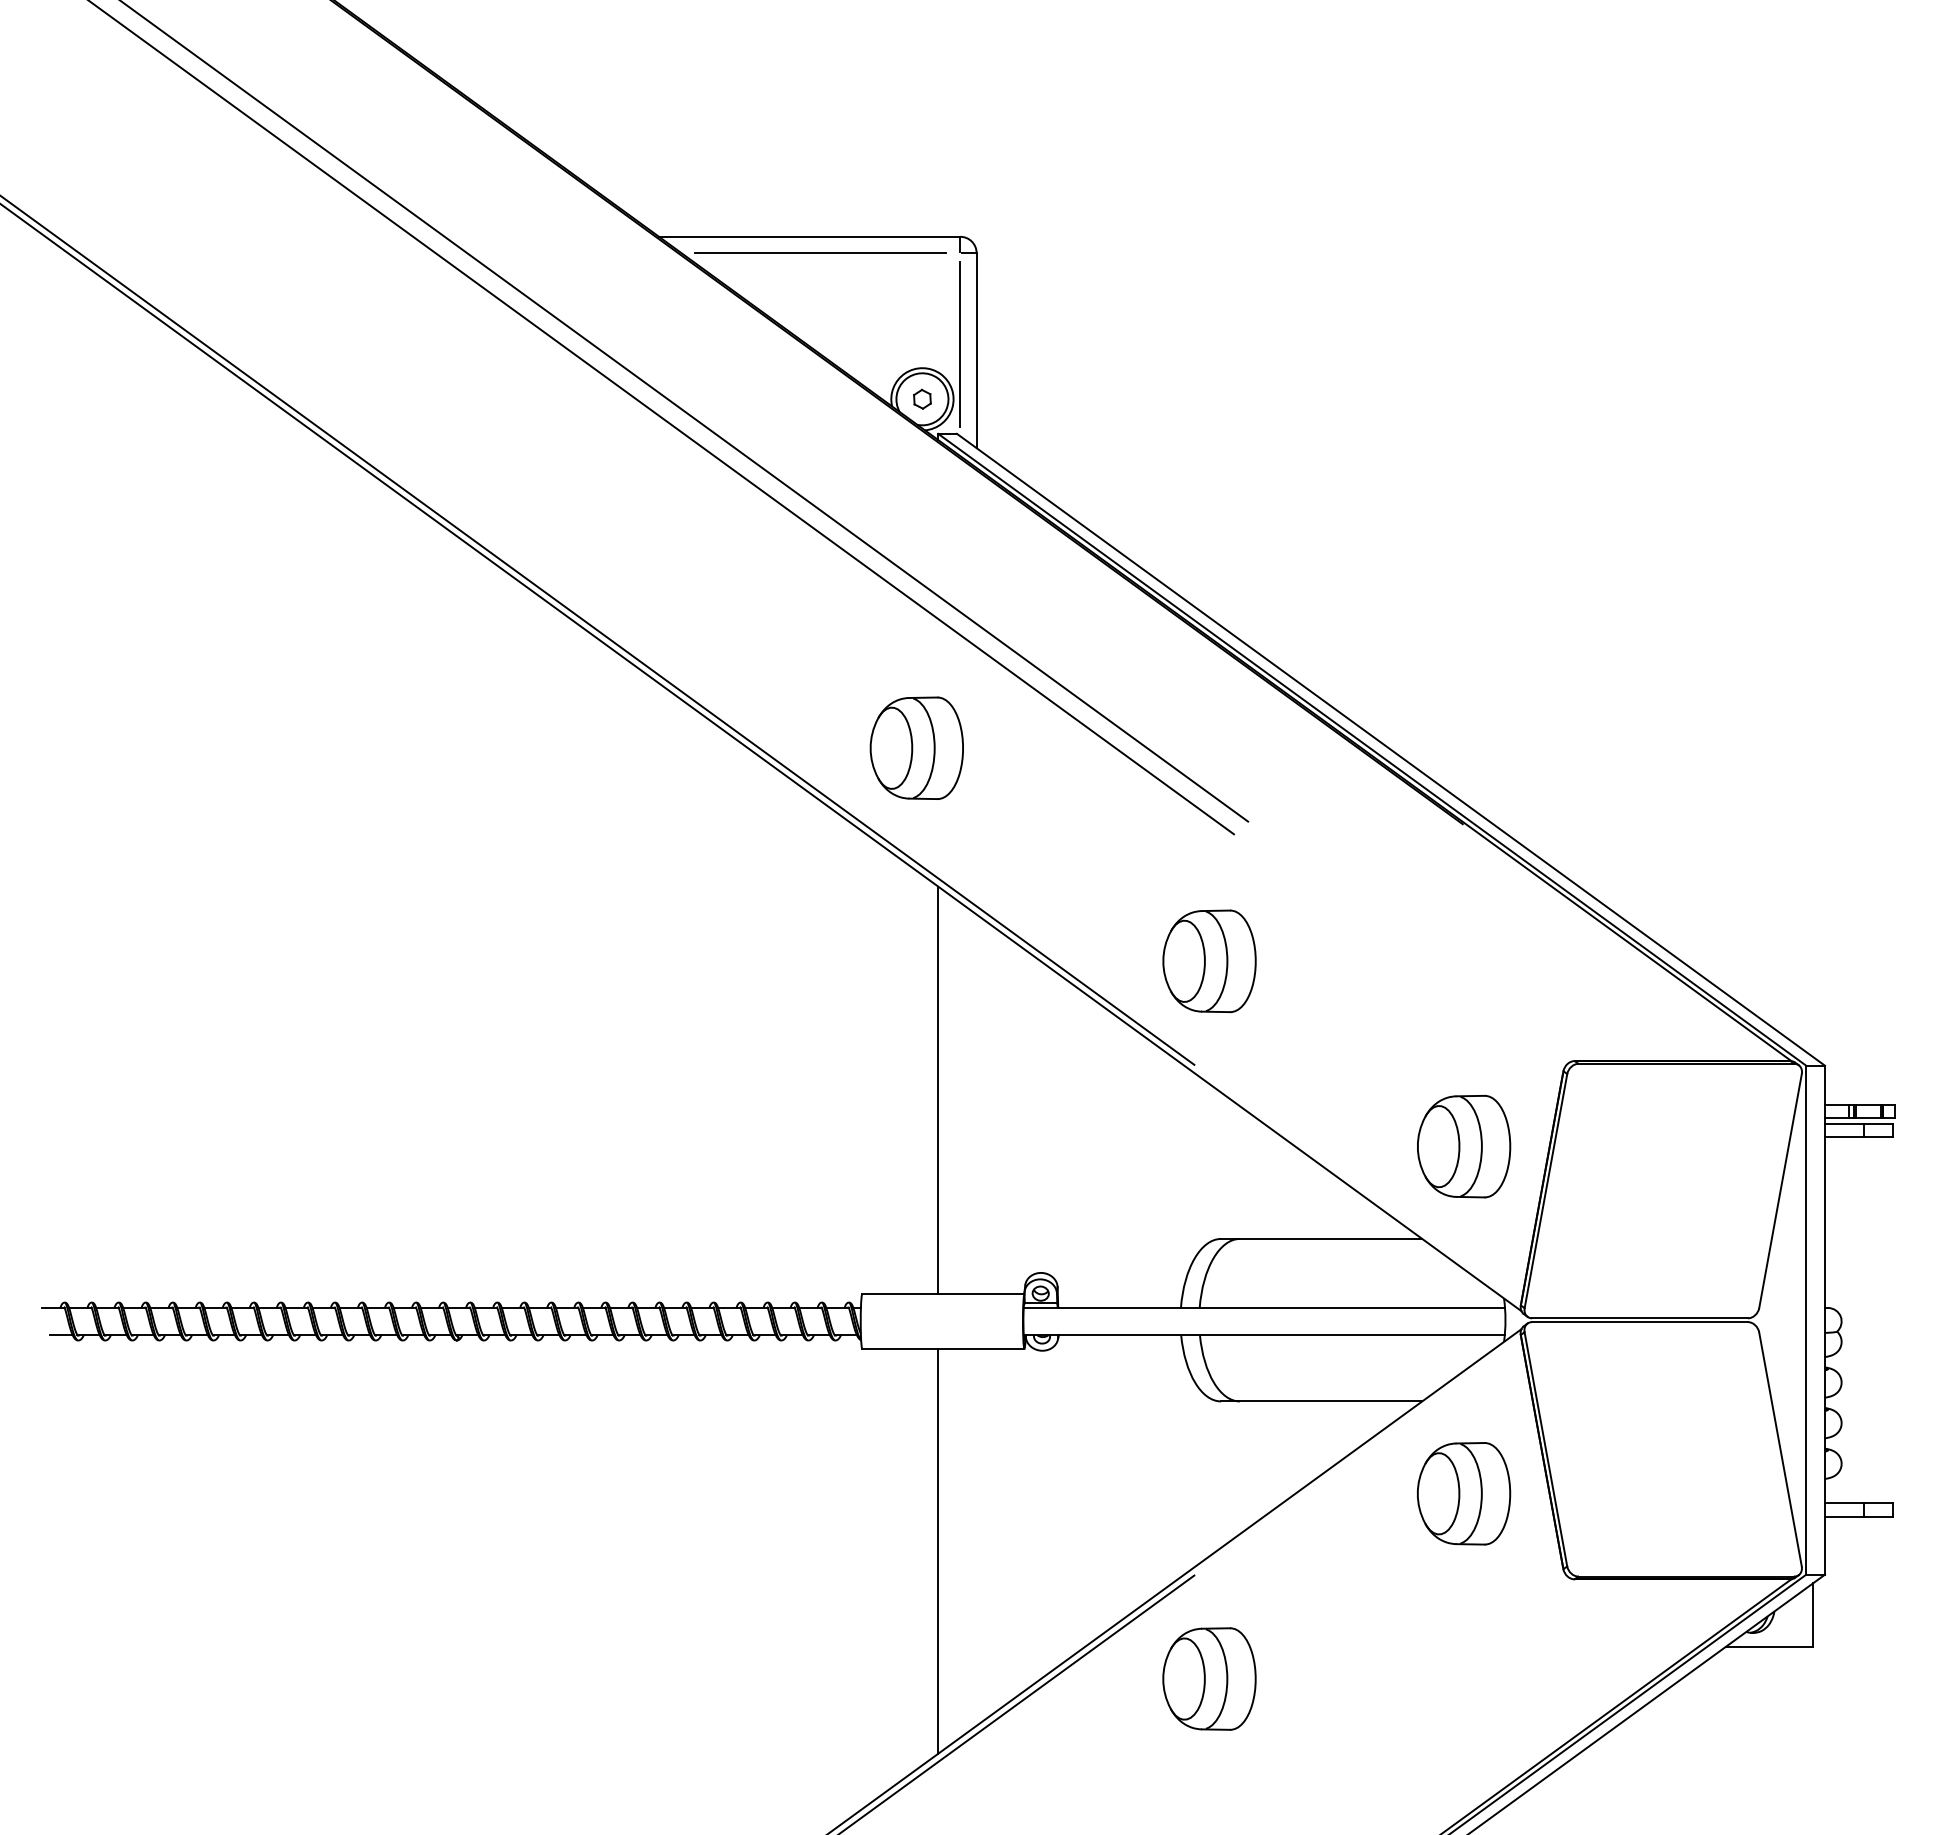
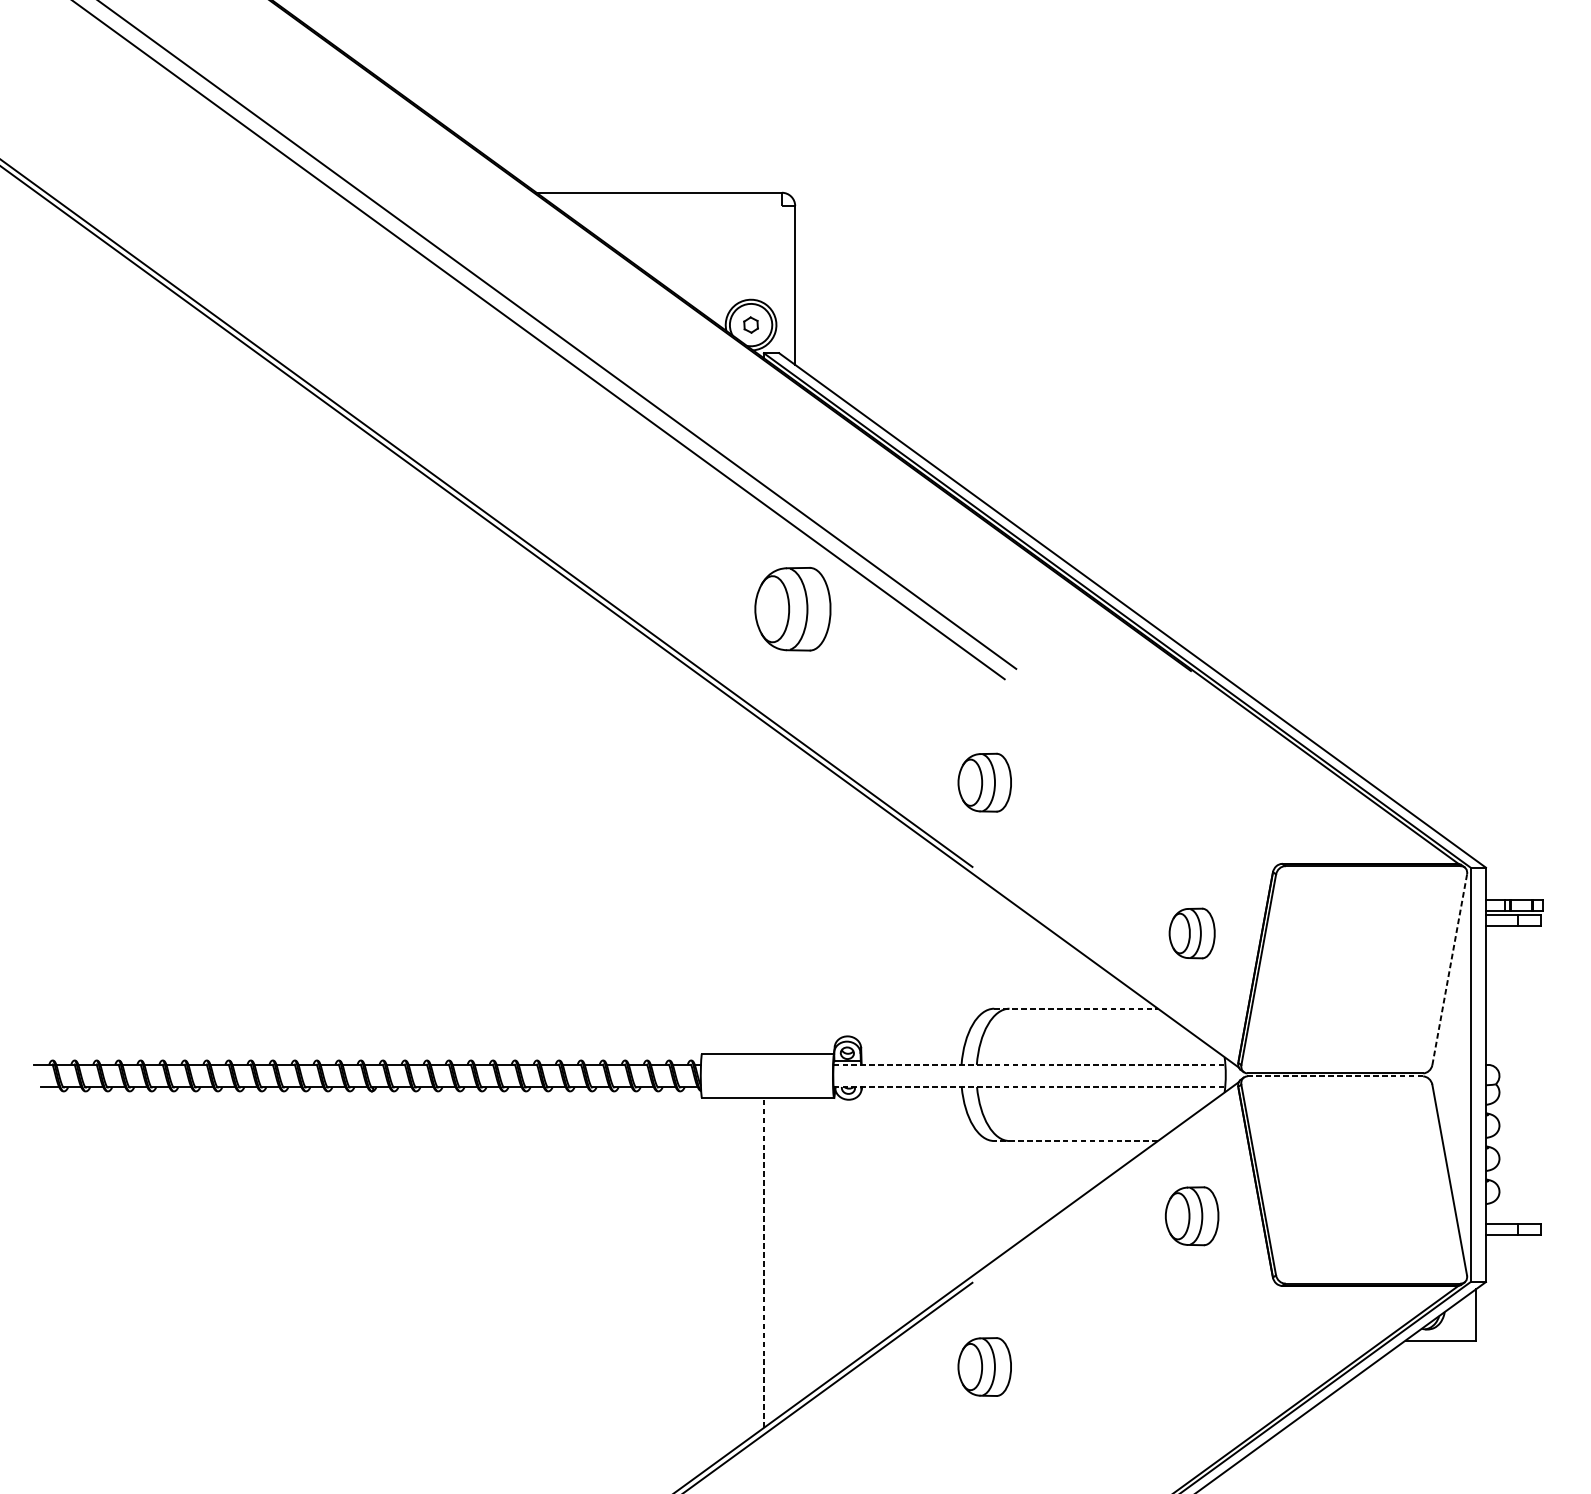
line: (820, 253) -> (668, 206), removed
line: (960, 344) -> (782, 280), removed
part: (916, 747) -> (792, 608), moved
part: (1209, 961) -> (984, 782), size x0.7
line: (938, 1090) -> (764, 887), removed
part: (1464, 1146) -> (1192, 933), size x0.6
line: (1780, 1191) -> (1449, 970), solid -> dashed
line: (1321, 1238) -> (1075, 1008), solid -> dashed
line: (1264, 1308) -> (1029, 1065), solid -> dashed
line: (1640, 1322) -> (1335, 1076), solid -> dashed
line: (1264, 1335) -> (1029, 1087), solid -> dashed
line: (1321, 1401) -> (1075, 1141), solid -> dashed
part: (1464, 1493) -> (1192, 1215), size x0.7
line: (938, 1551) -> (764, 1263), solid -> dashed
part: (1209, 1678) -> (984, 1366), size x0.7

